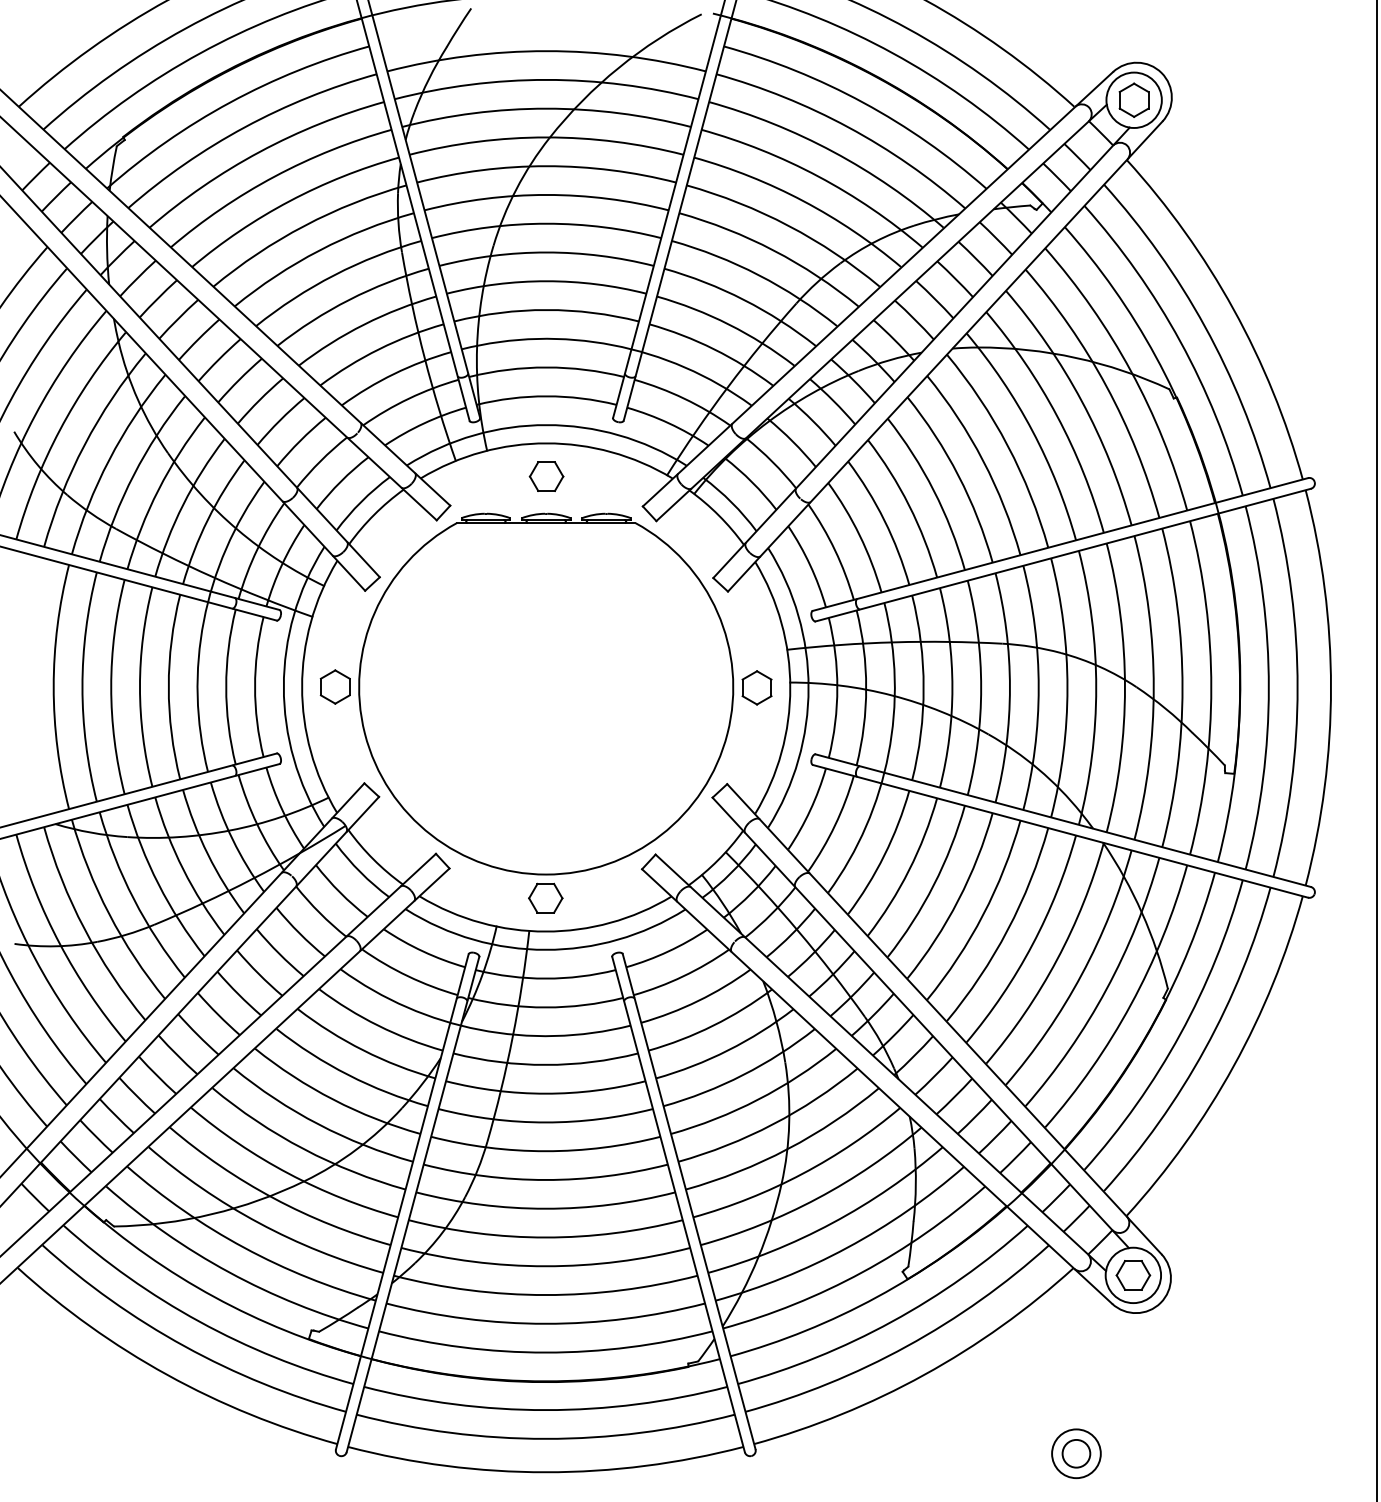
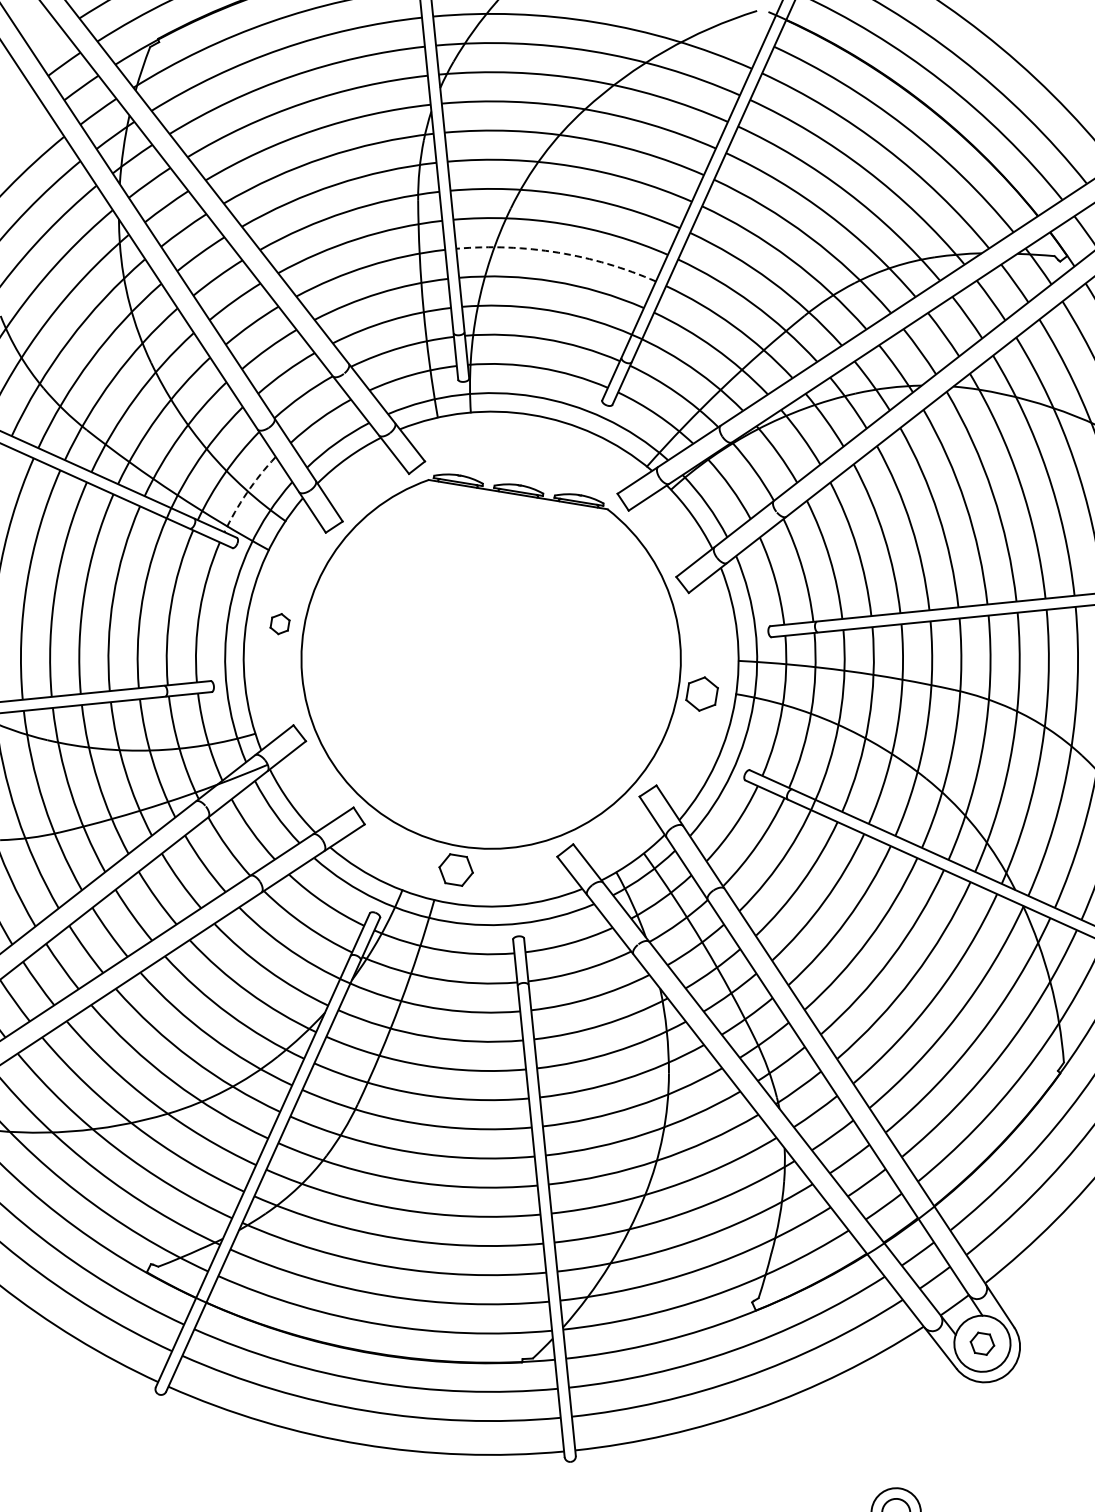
arc: (546, 281) -> (557, 252), solid -> dashed
part: (546, 476) -> (526, 448), removed
arc: (282, 564) -> (247, 492), solid -> dashed
part: (334, 686) -> (279, 623), size x0.6
part: (1133, 1275) -> (982, 1343), size x0.7

